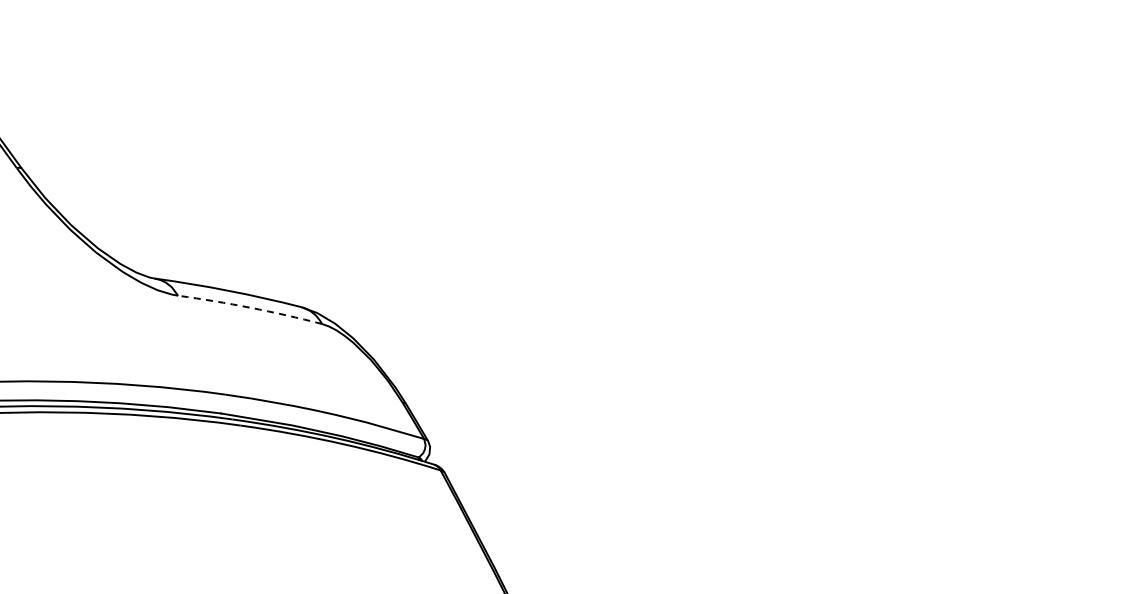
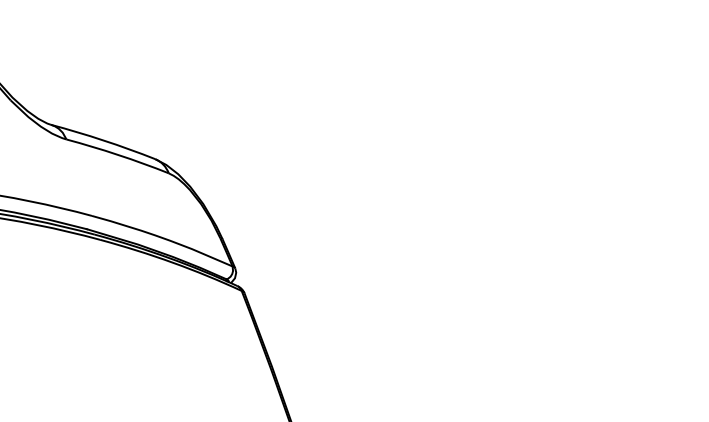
arc: (250, 307) -> (118, 154), dashed -> solid

